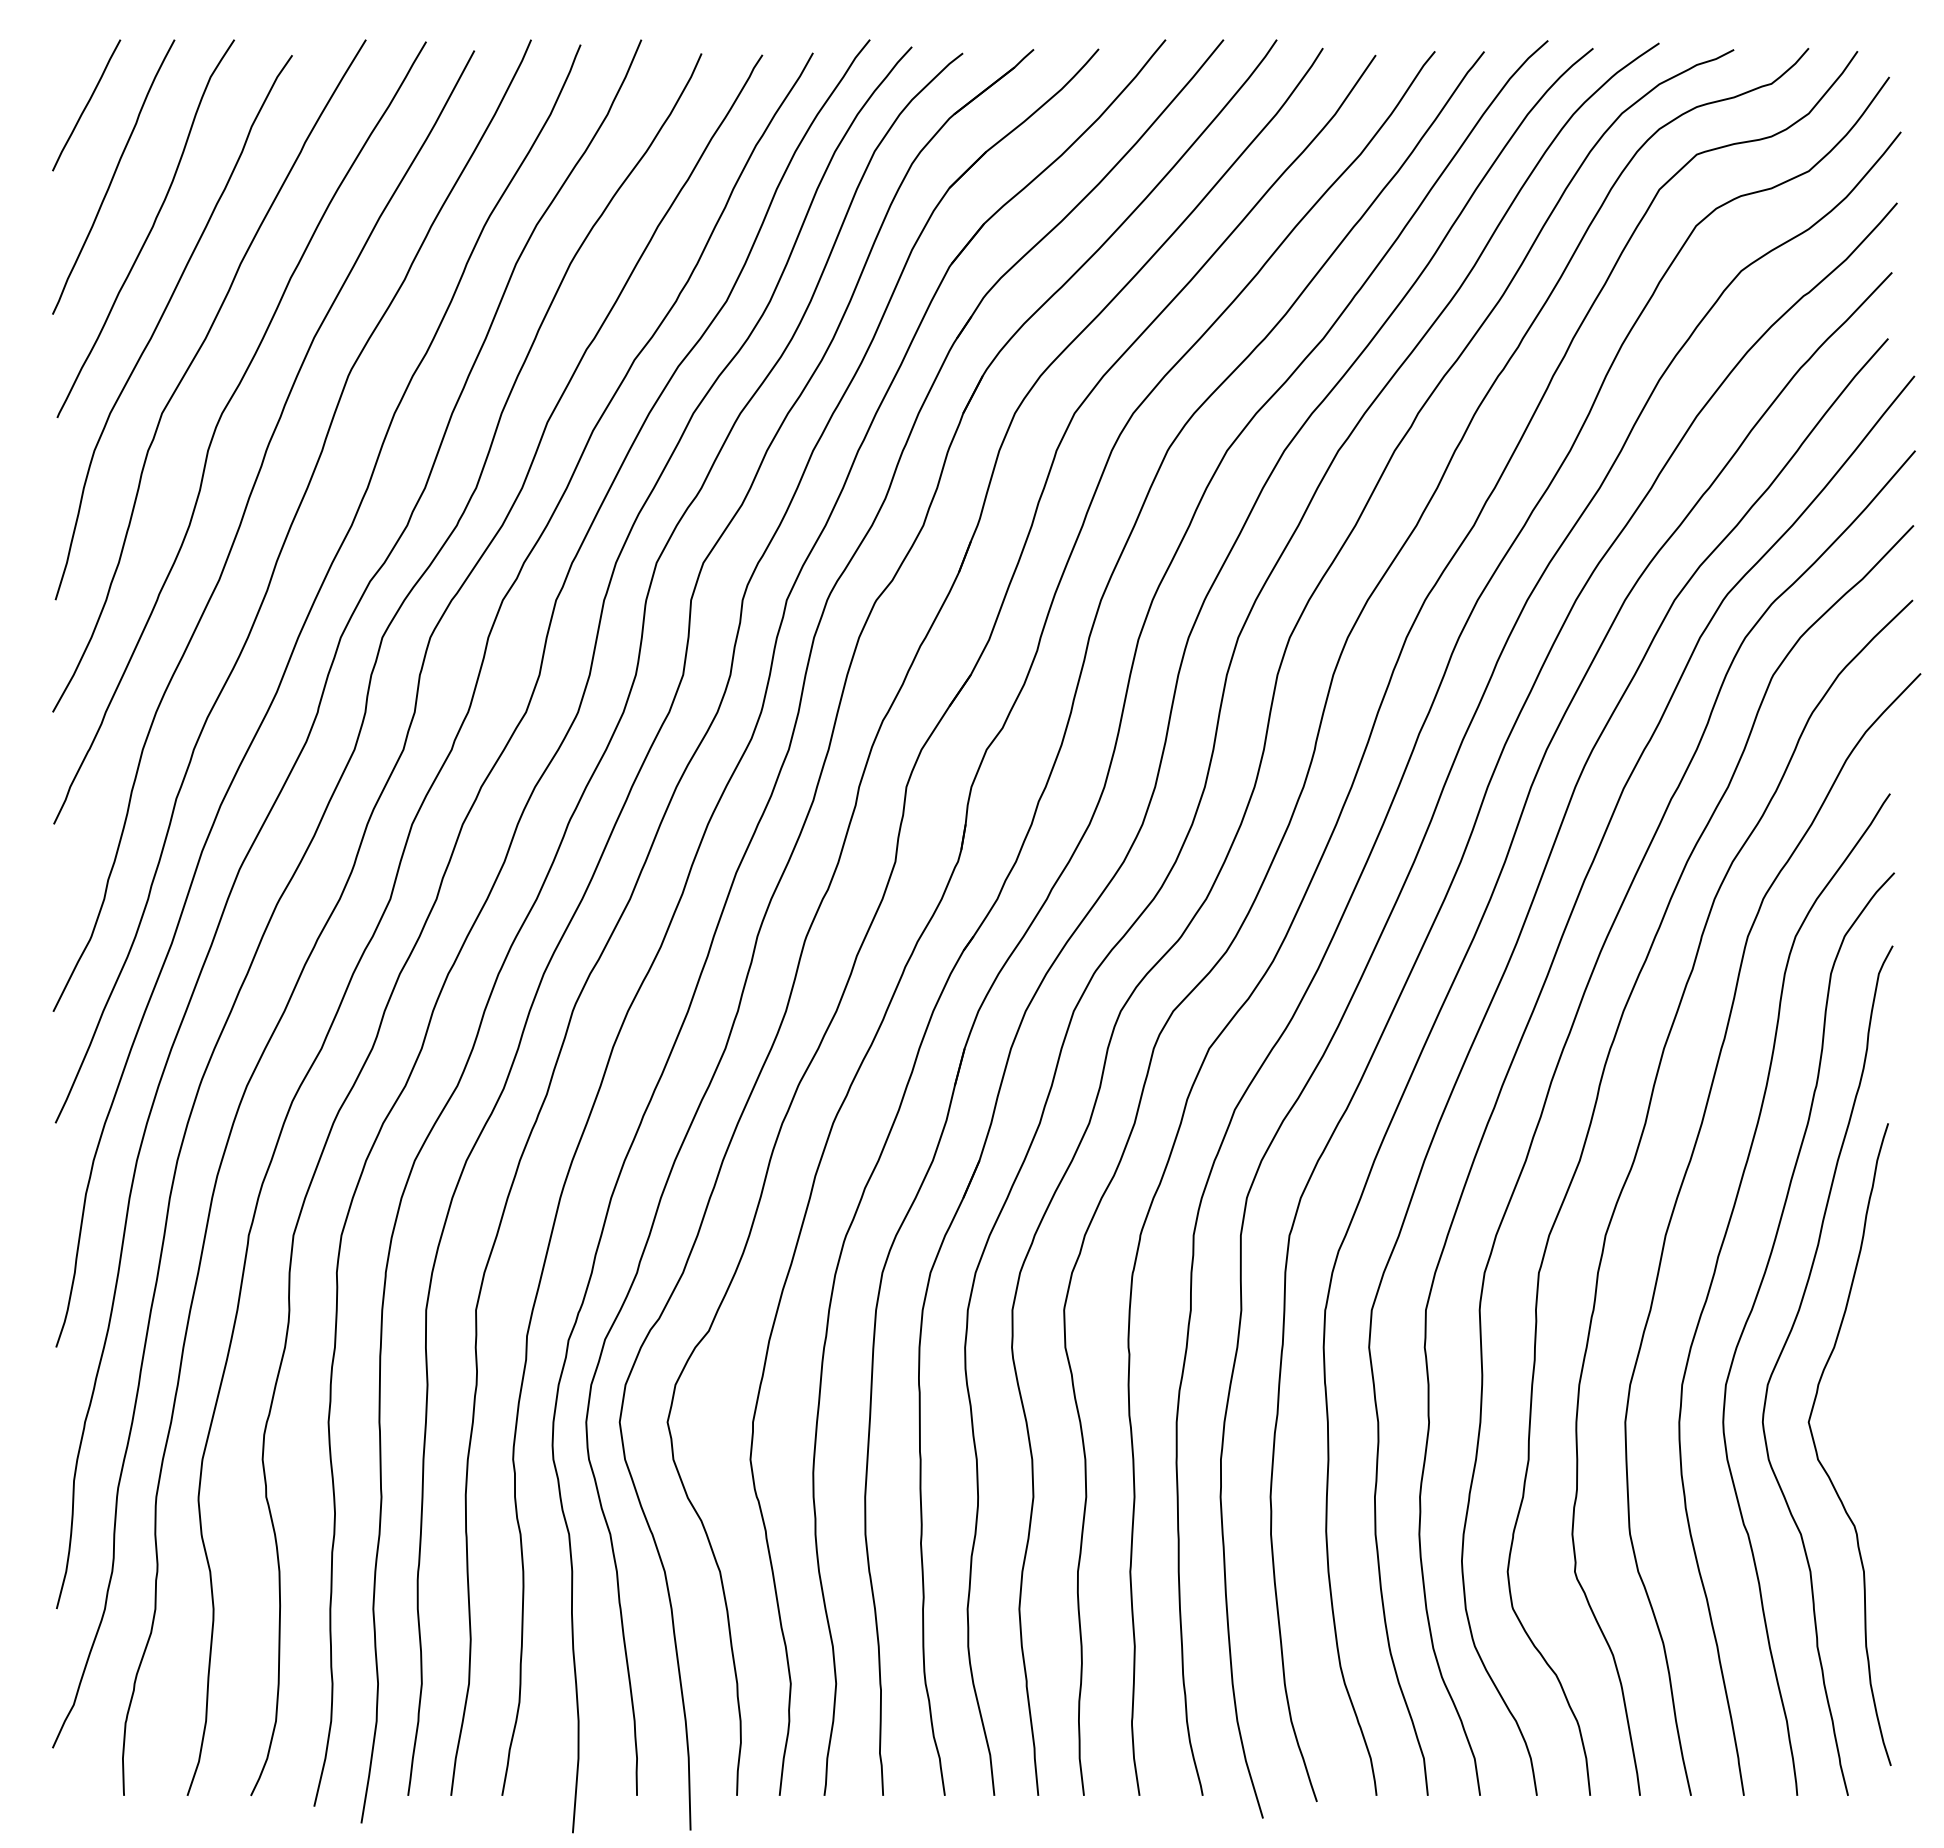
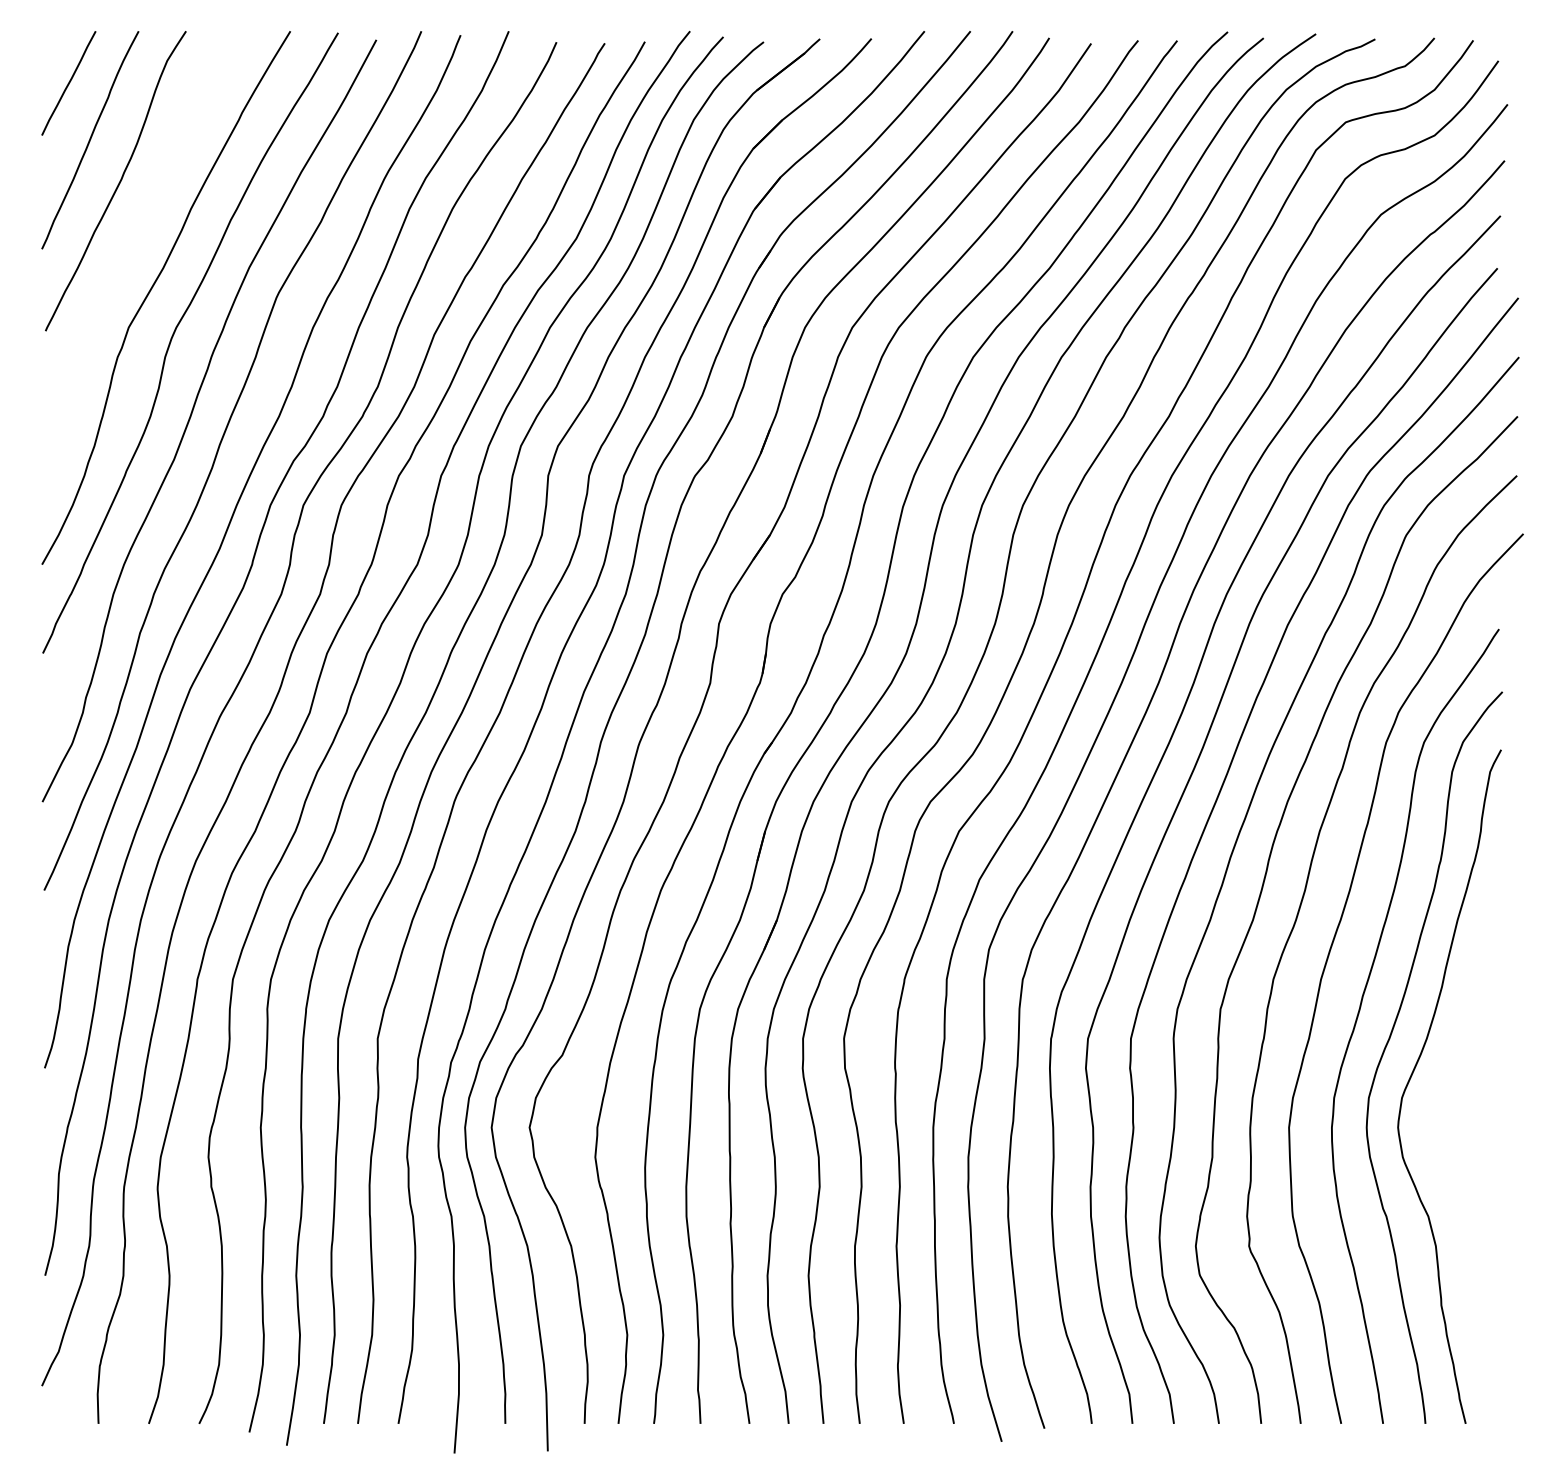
curve: (160, 321) -> (127, 254), removed
curve: (1817, 1451) -> (1441, 1150), removed

